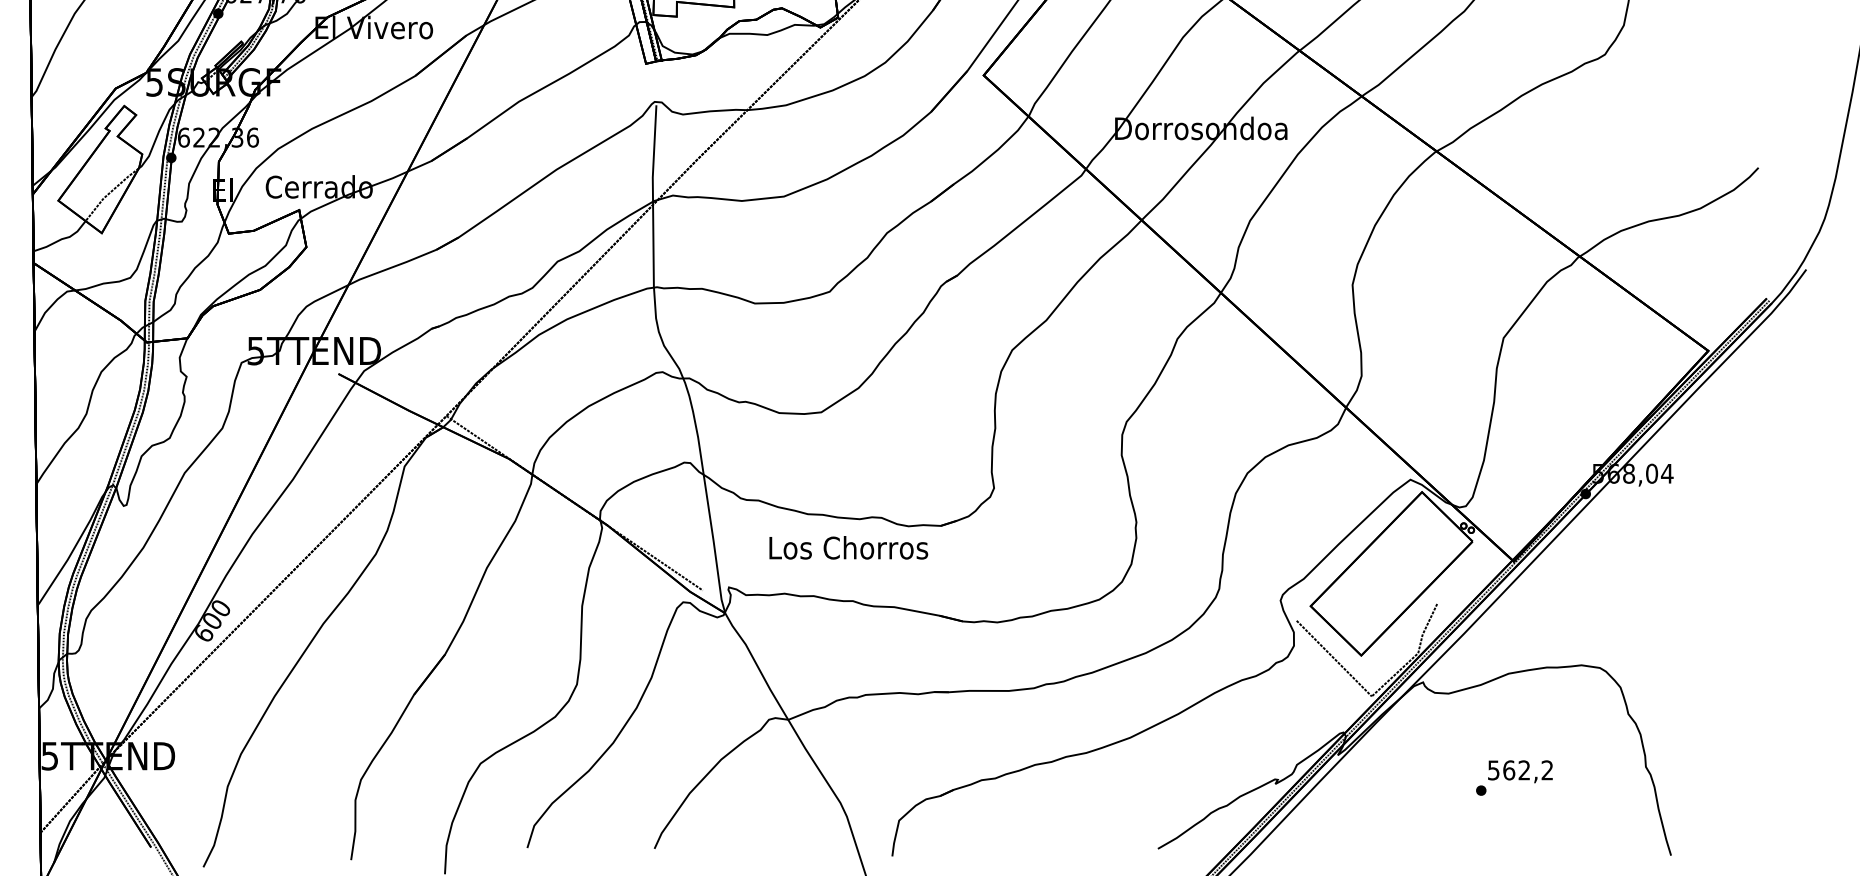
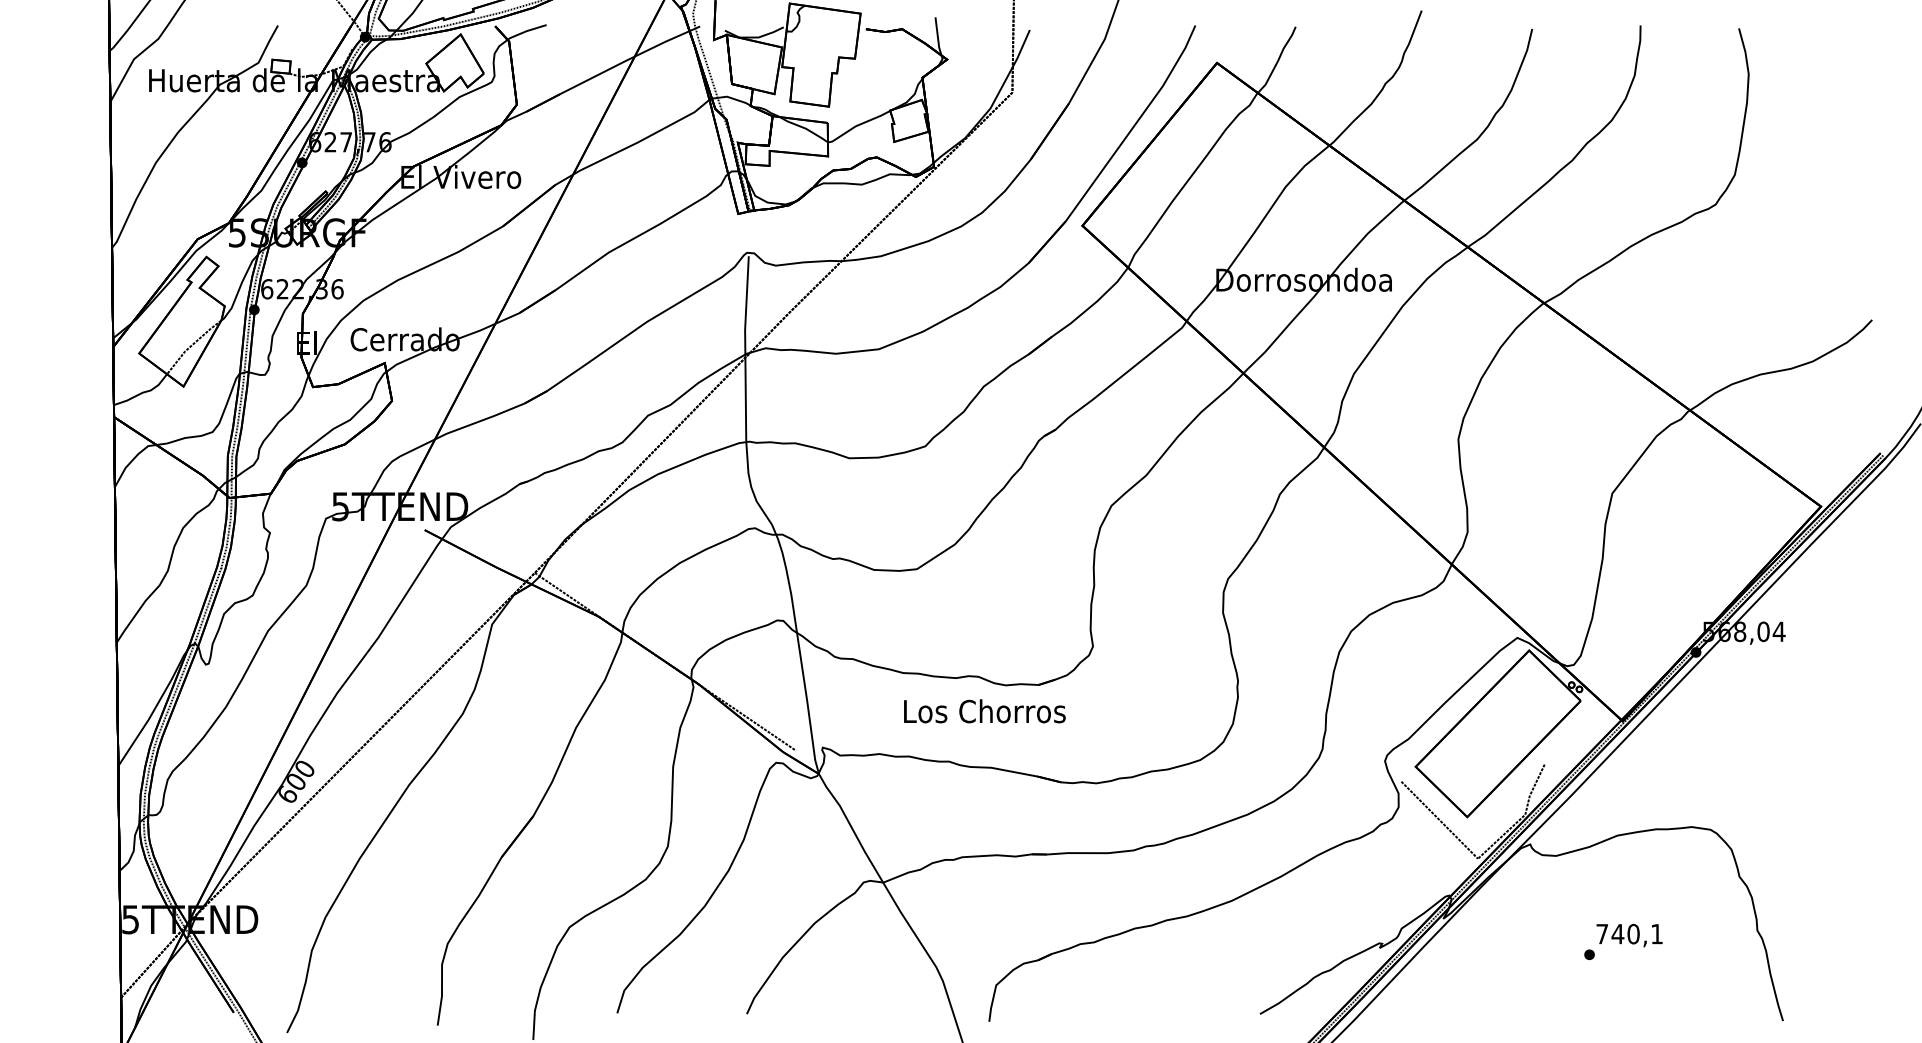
text: (848, 548) -> (984, 711), moved
text: (1520, 769) -> (1629, 933), 562,2 -> 740,1

